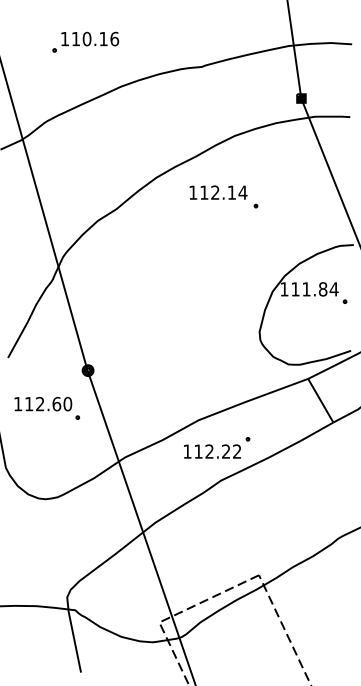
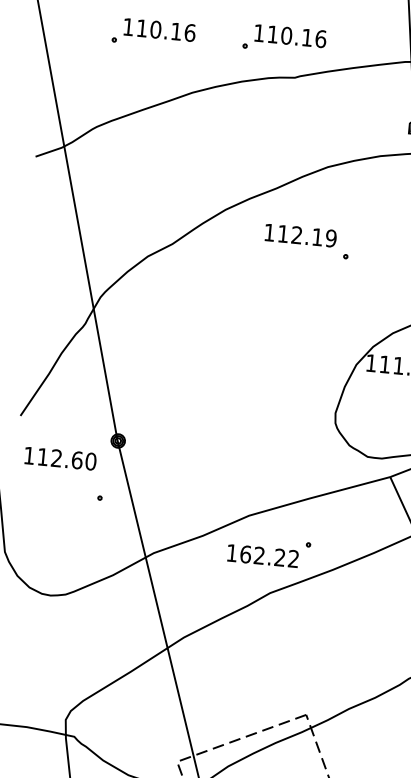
part: (190, 36) -> (284, 38), added
text: (242, 192) -> (330, 238), 112.14 -> 112.19
text: (43, 403) -> (60, 457), moved
text: (198, 451) -> (245, 554), 112.22 -> 162.22

